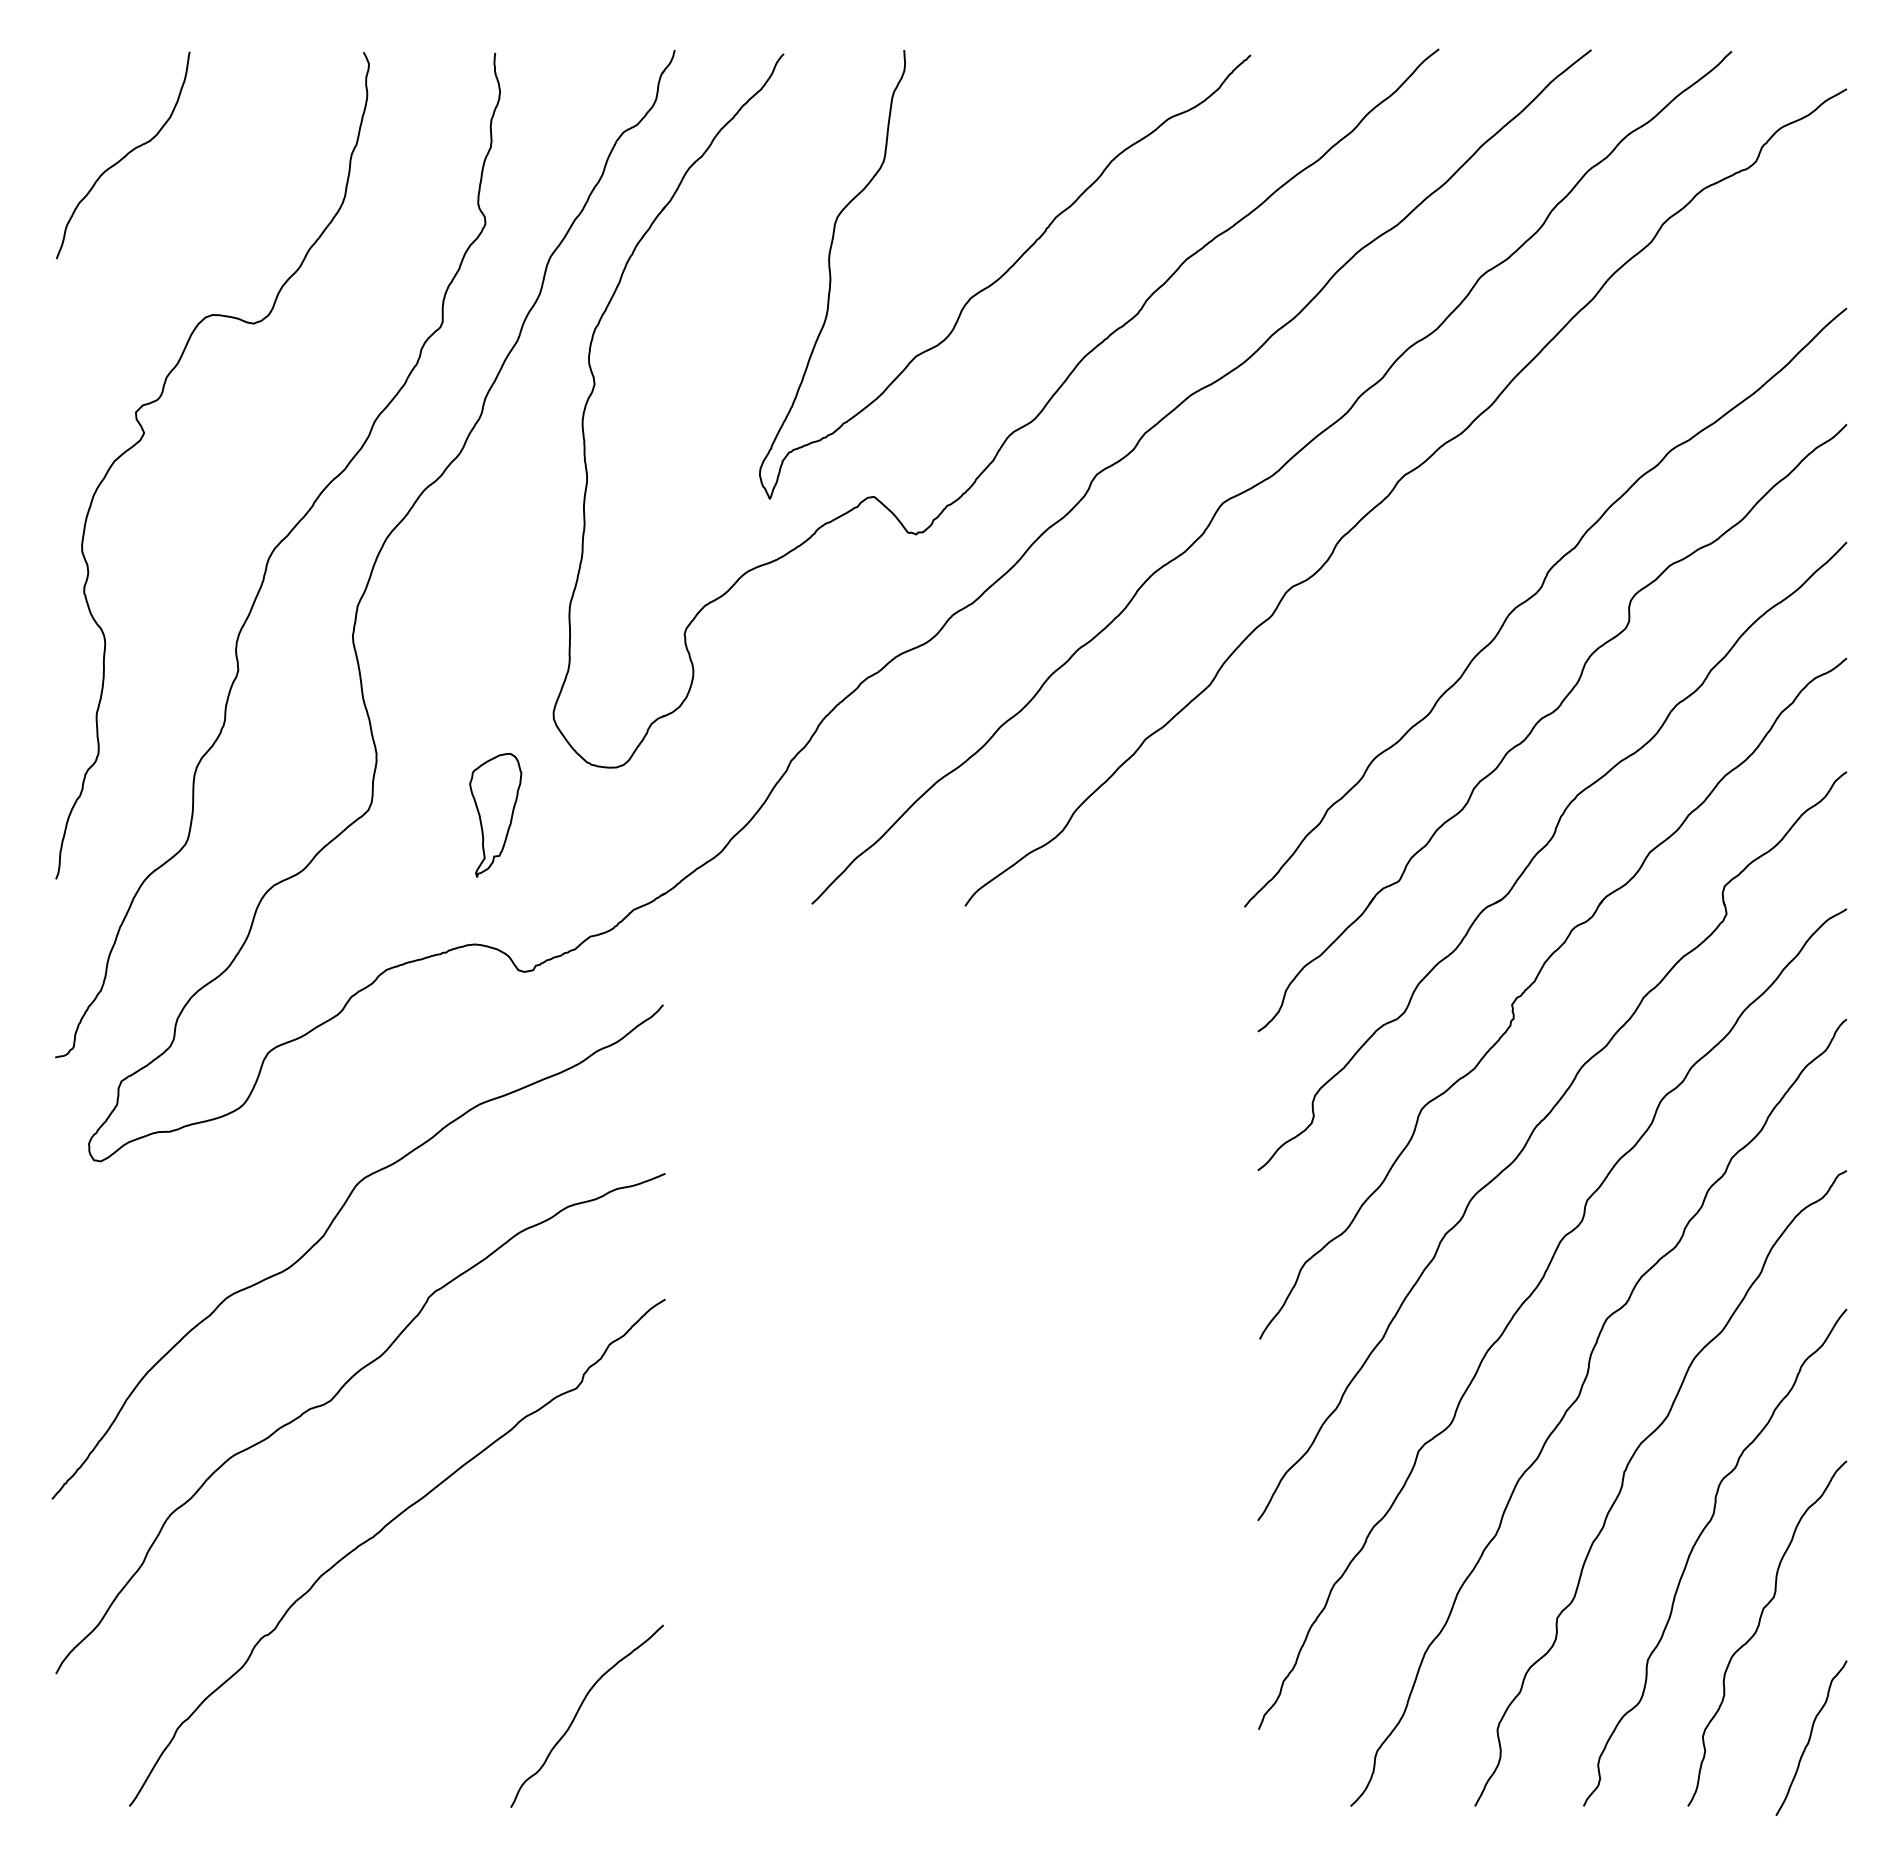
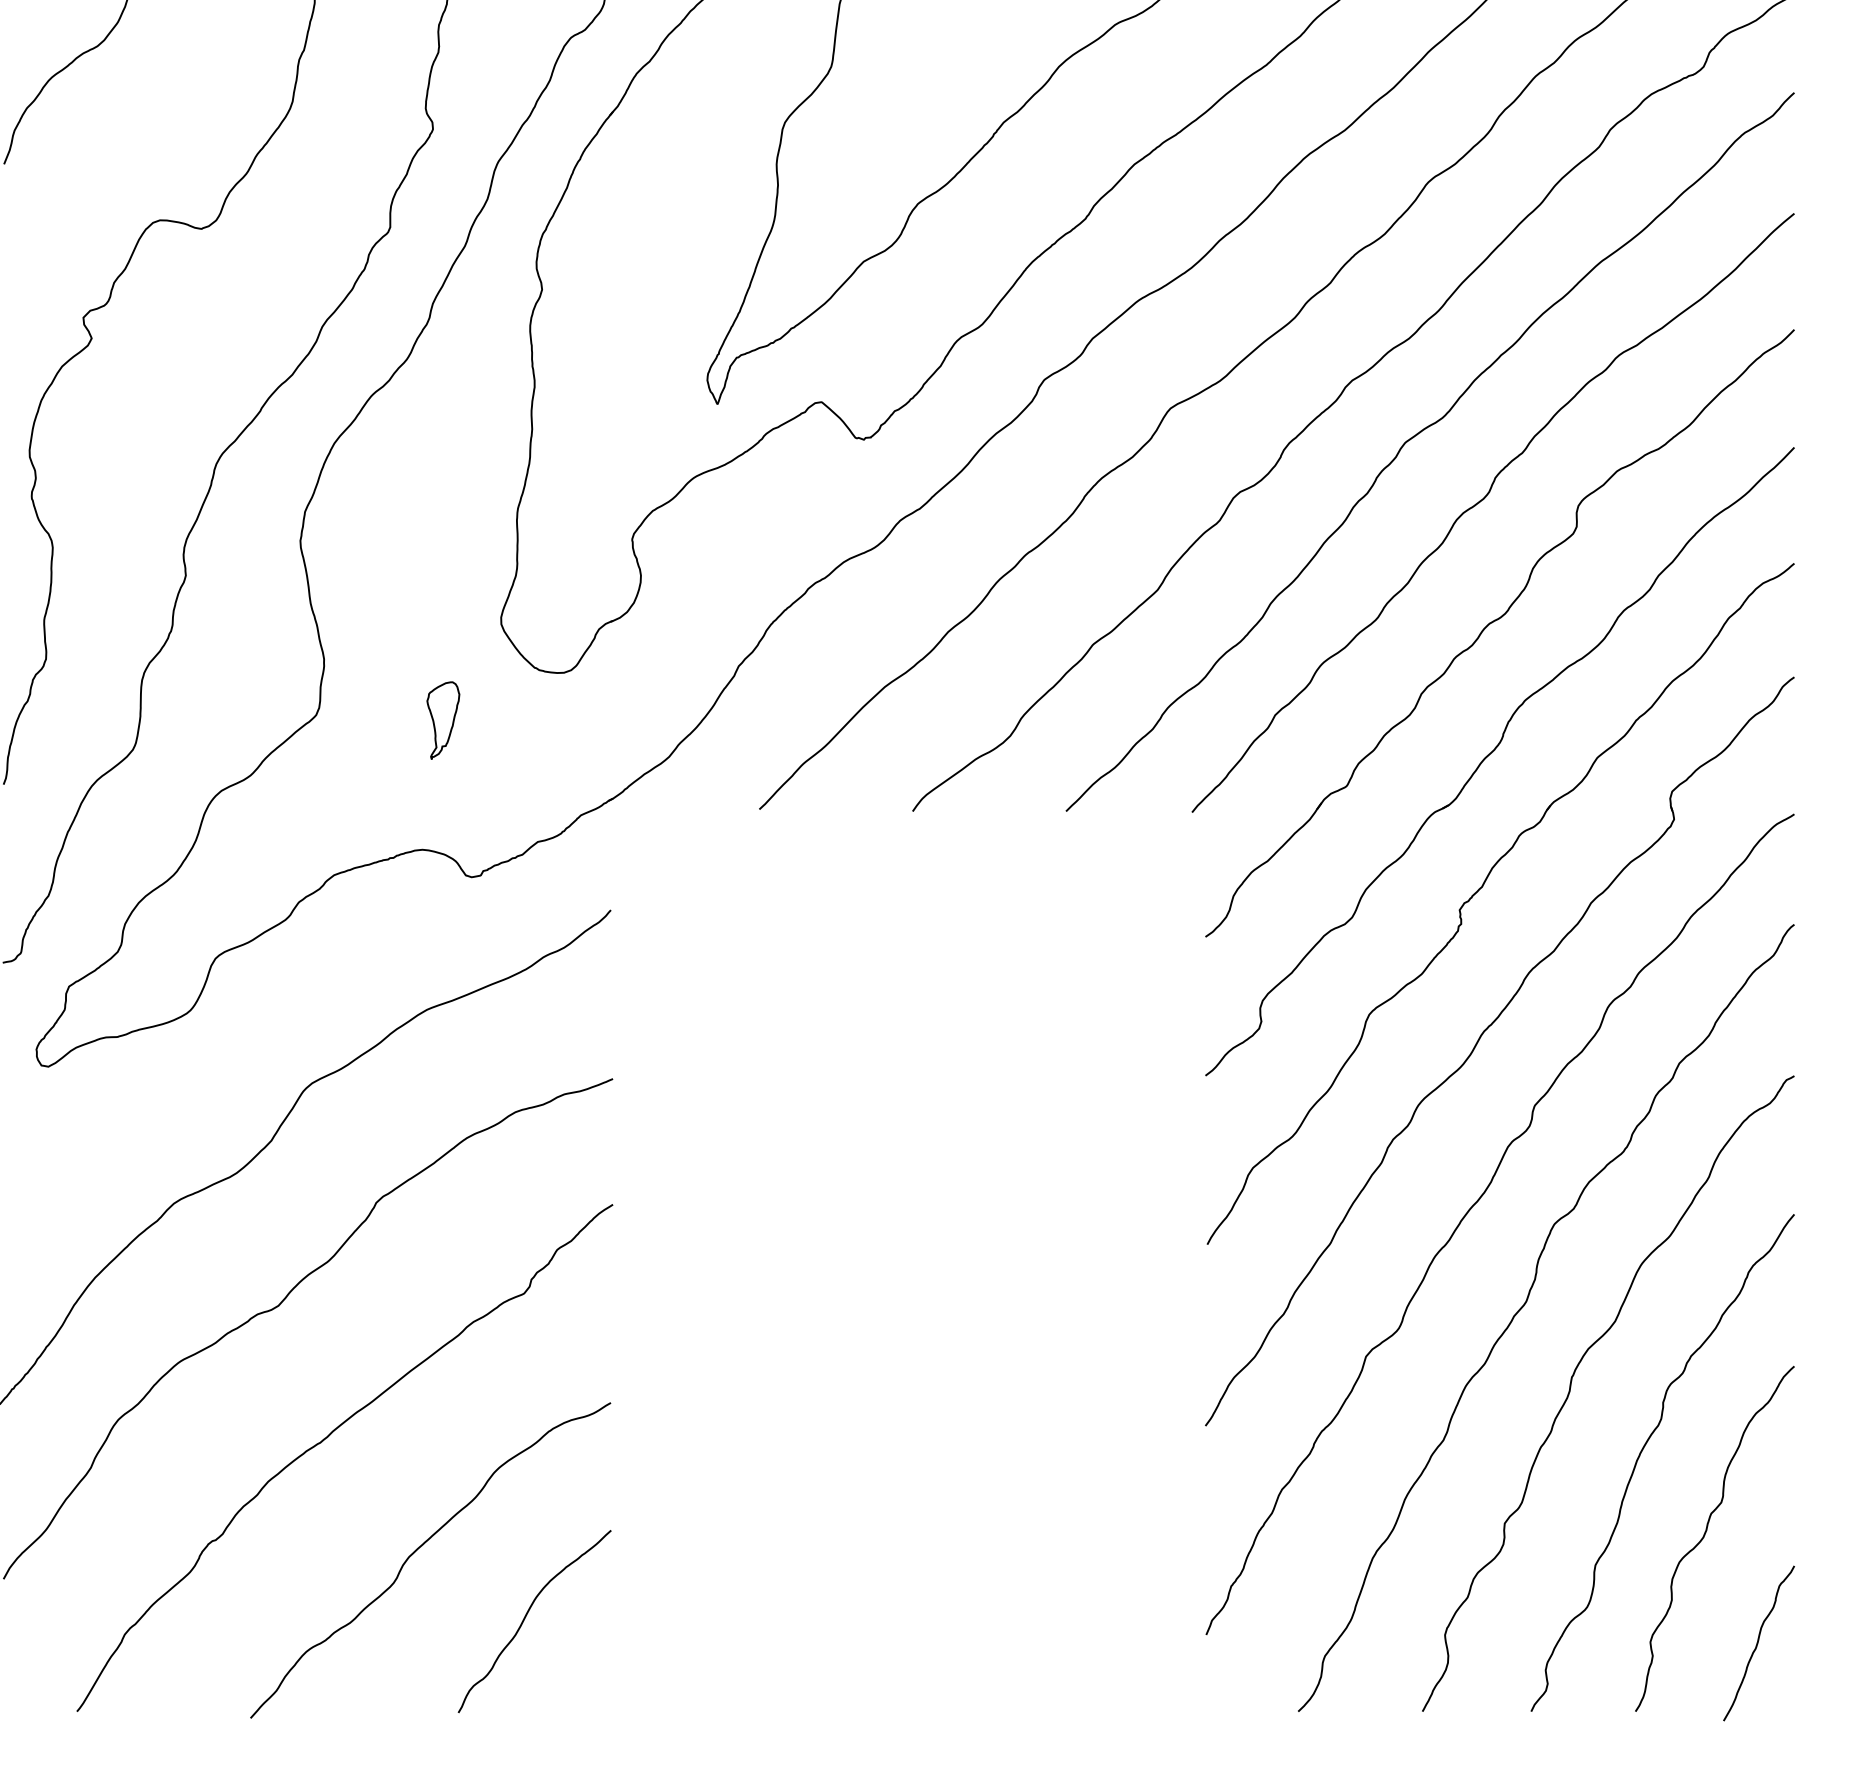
curve: (1468, 531) -> (1416, 436), added
part: (495, 815) -> (443, 720), size x0.62
curve: (474, 1641) -> (422, 1546), added

